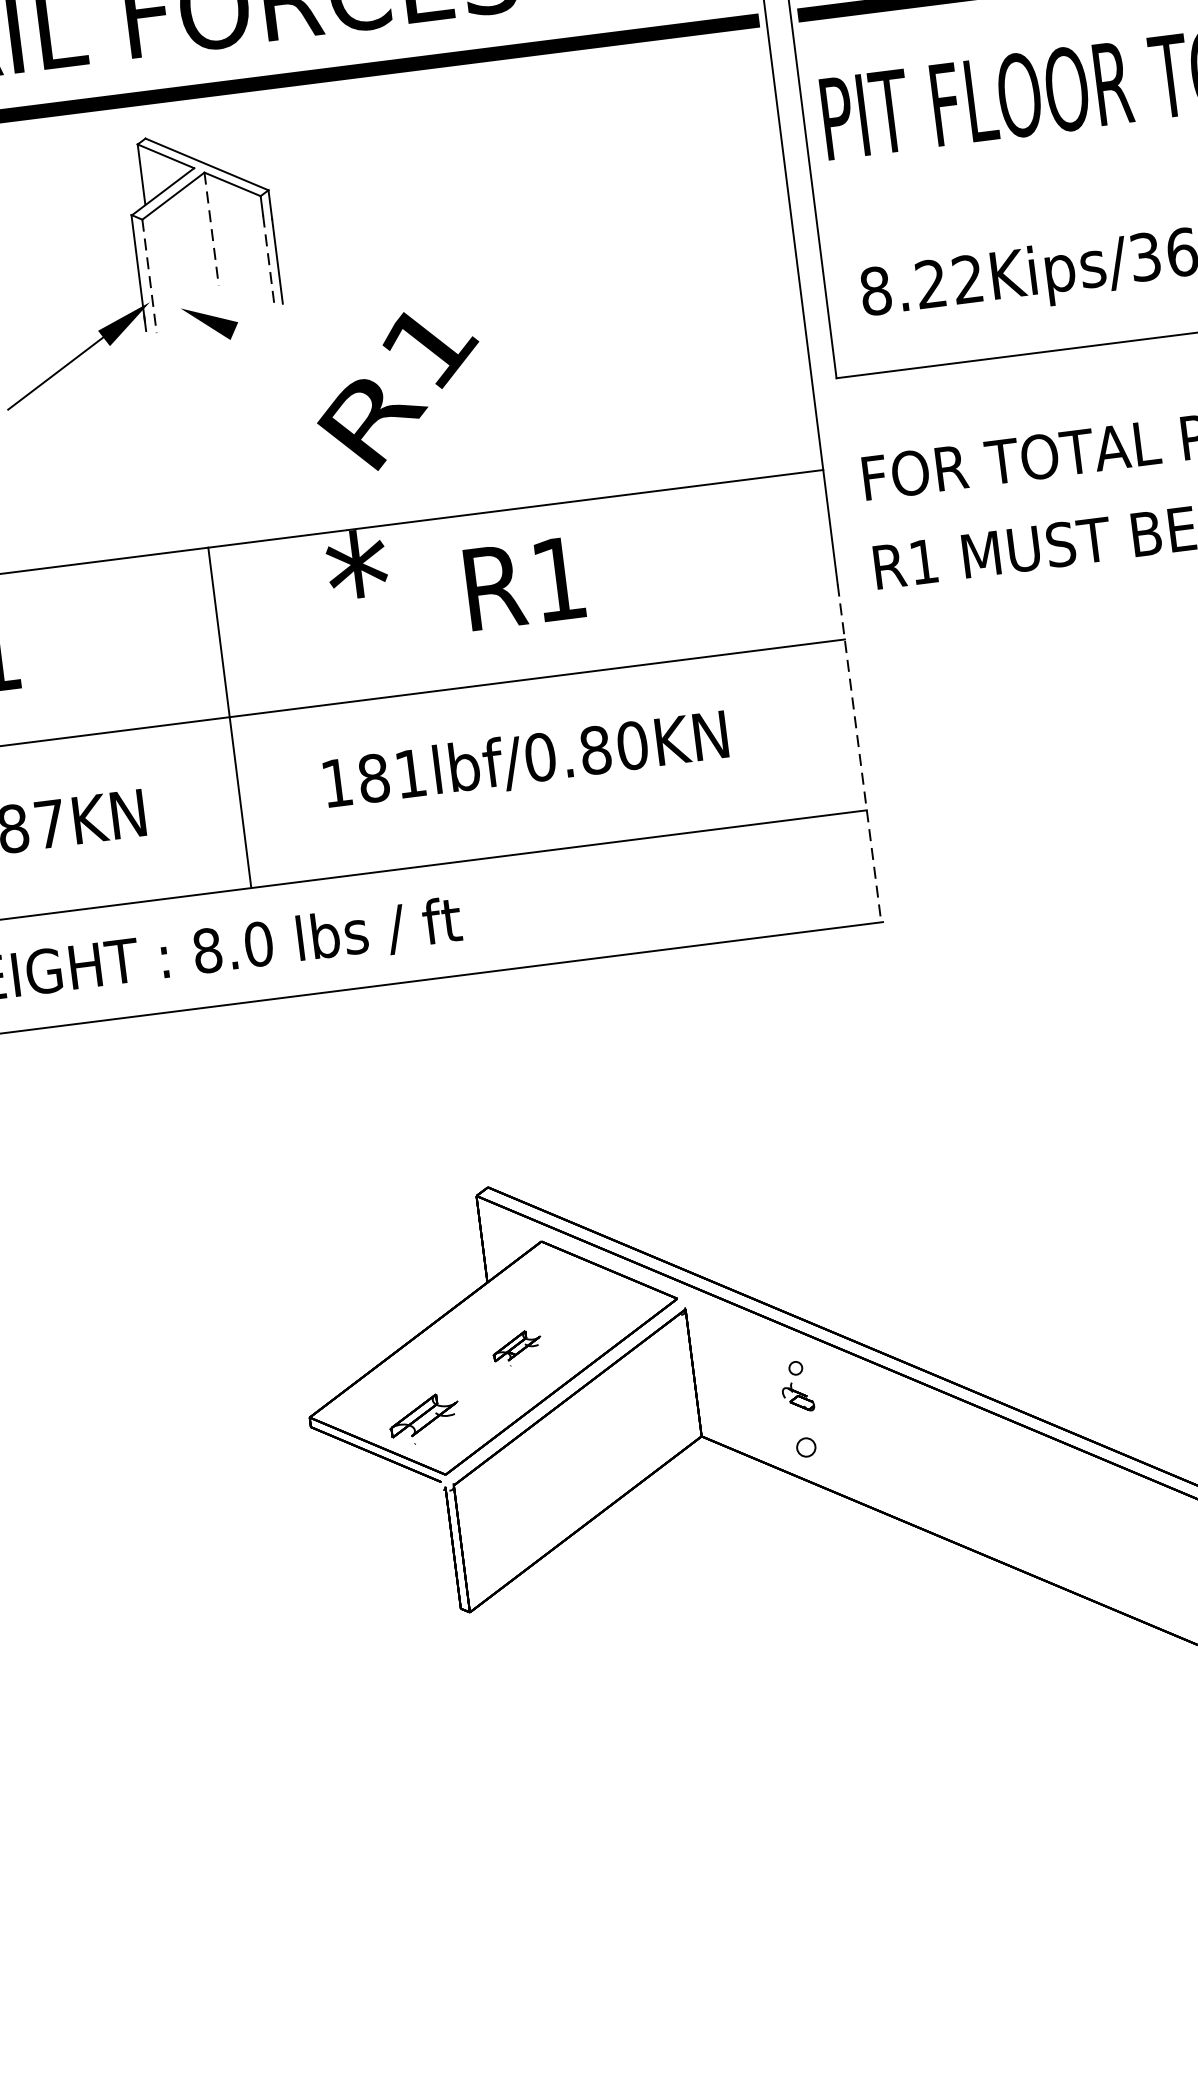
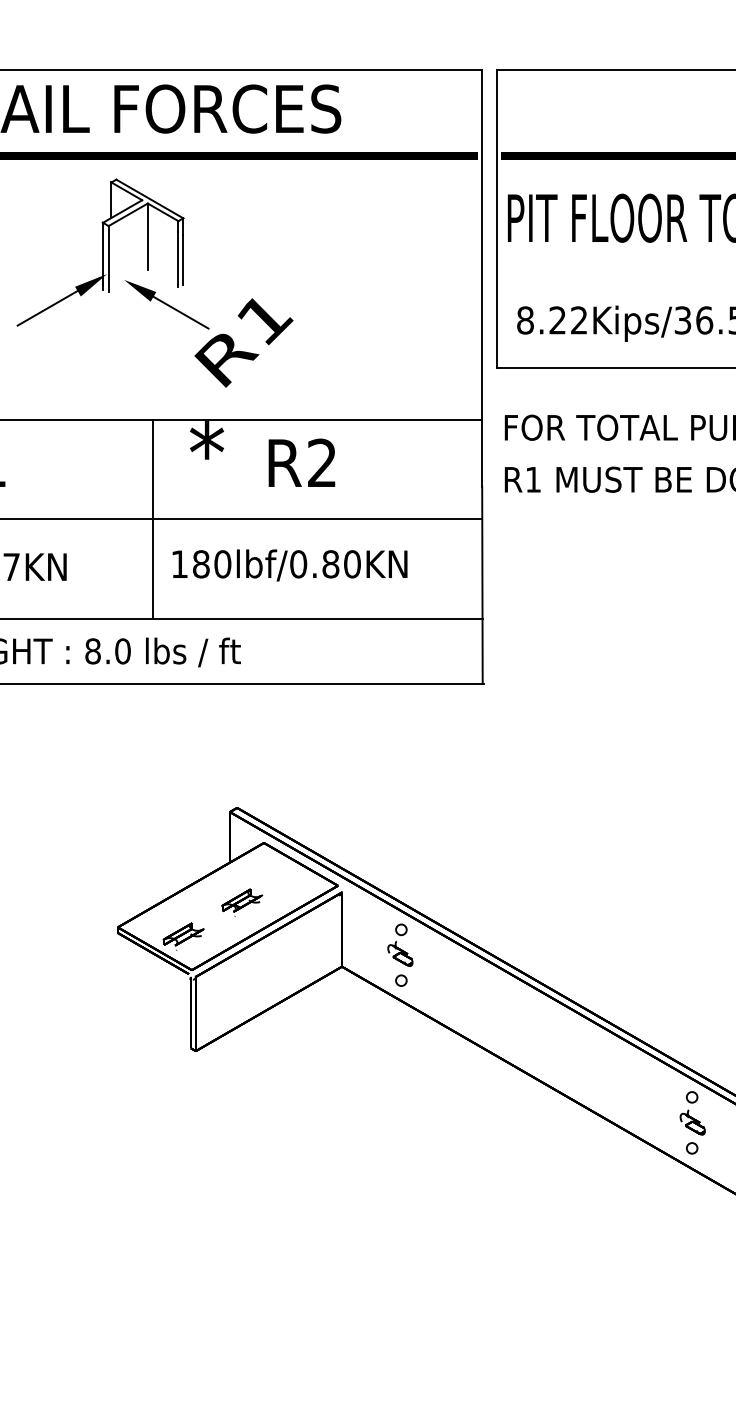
line: (211, 230) -> (147, 237), dashed -> solid
line: (269, 263) -> (178, 260), dashed -> solid
line: (149, 276) -> (108, 259), dashed -> solid
line: (283, 351) -> (180, 312), added
text: (557, 578) -> (321, 462), R1 -> R2
line: (229, 716) -> (152, 518), moved
line: (859, 753) -> (482, 585), dashed -> solid
text: (410, 774) -> (222, 564), 181lbf/0.80KN -> 180lbf/0.80KN
part: (517, 1348) -> (242, 902), size x1.43
part: (796, 1385) -> (400, 944), size x1.43

